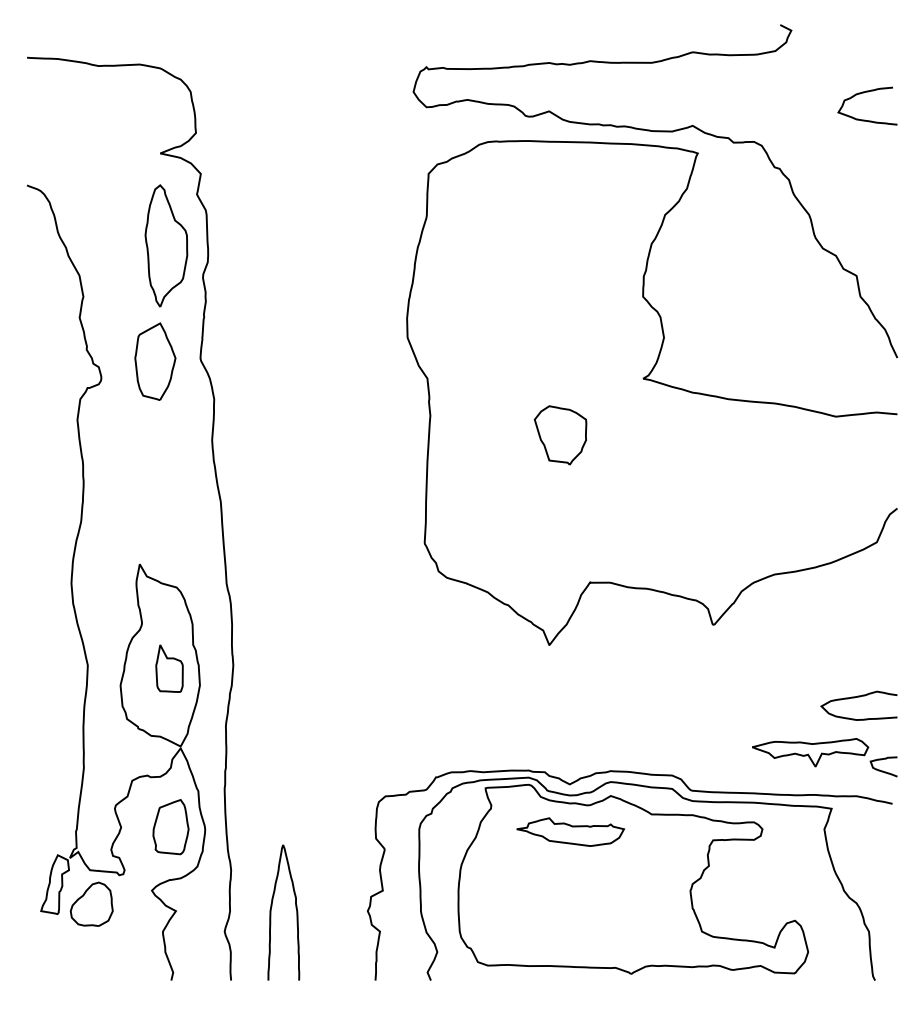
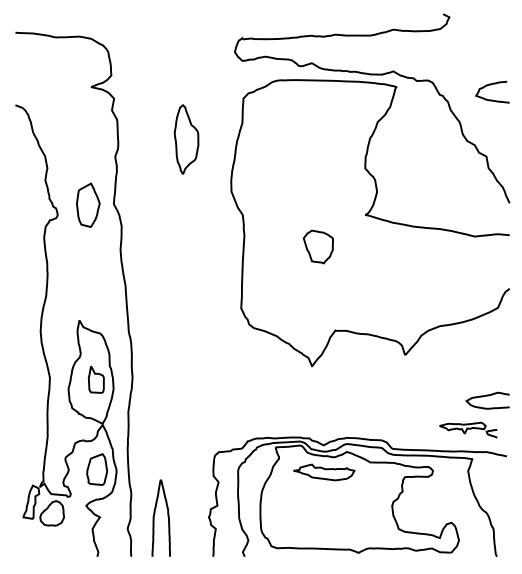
curve: (865, 94) -> (491, 85), moved
part: (166, 245) -> (186, 139), moved
part: (824, 756) -> (468, 429), size x0.7

